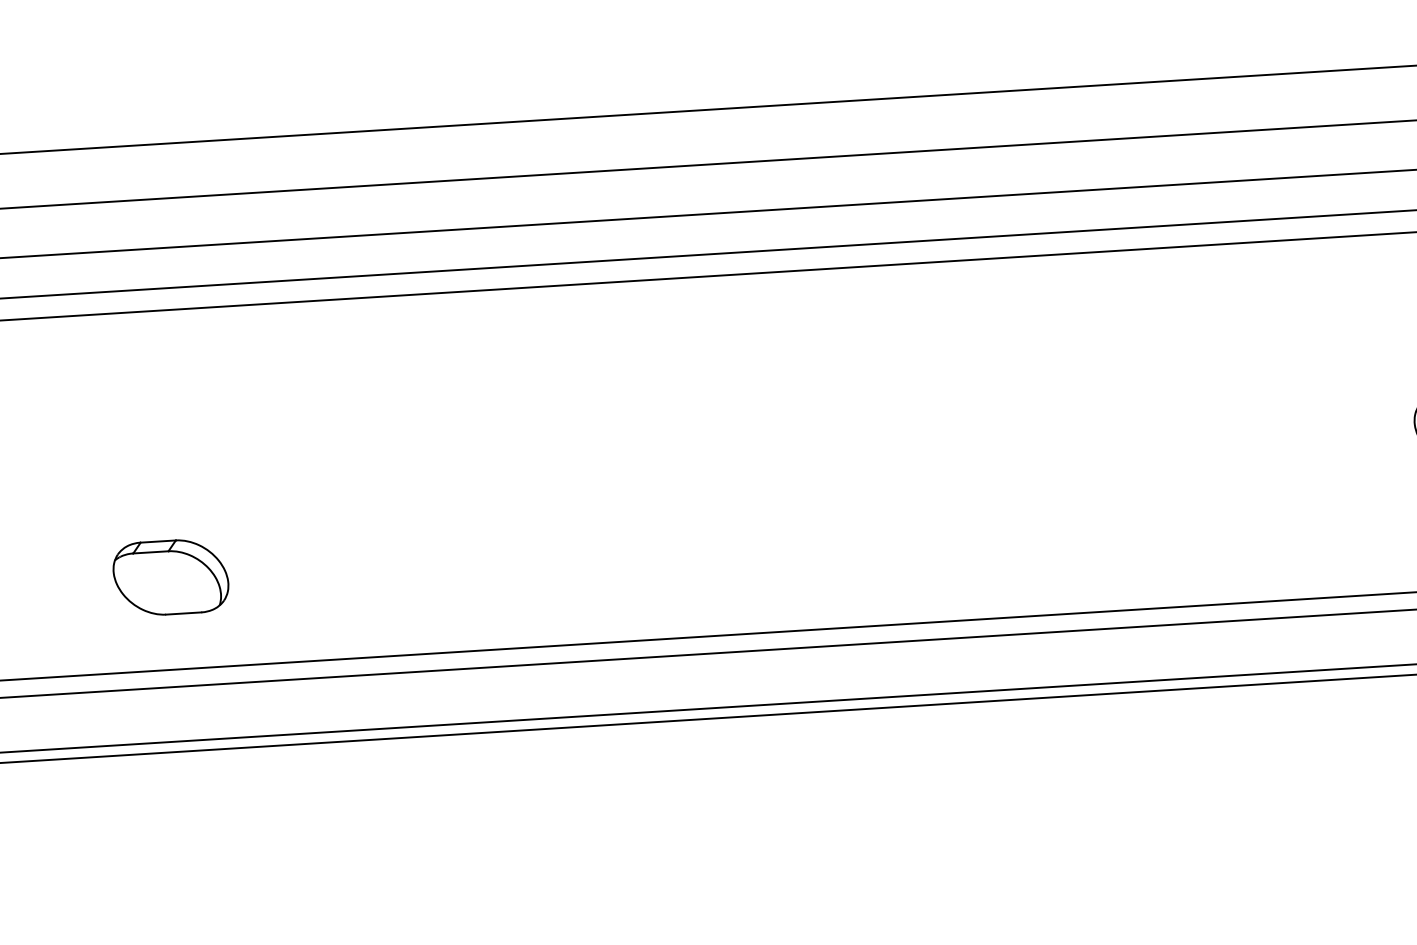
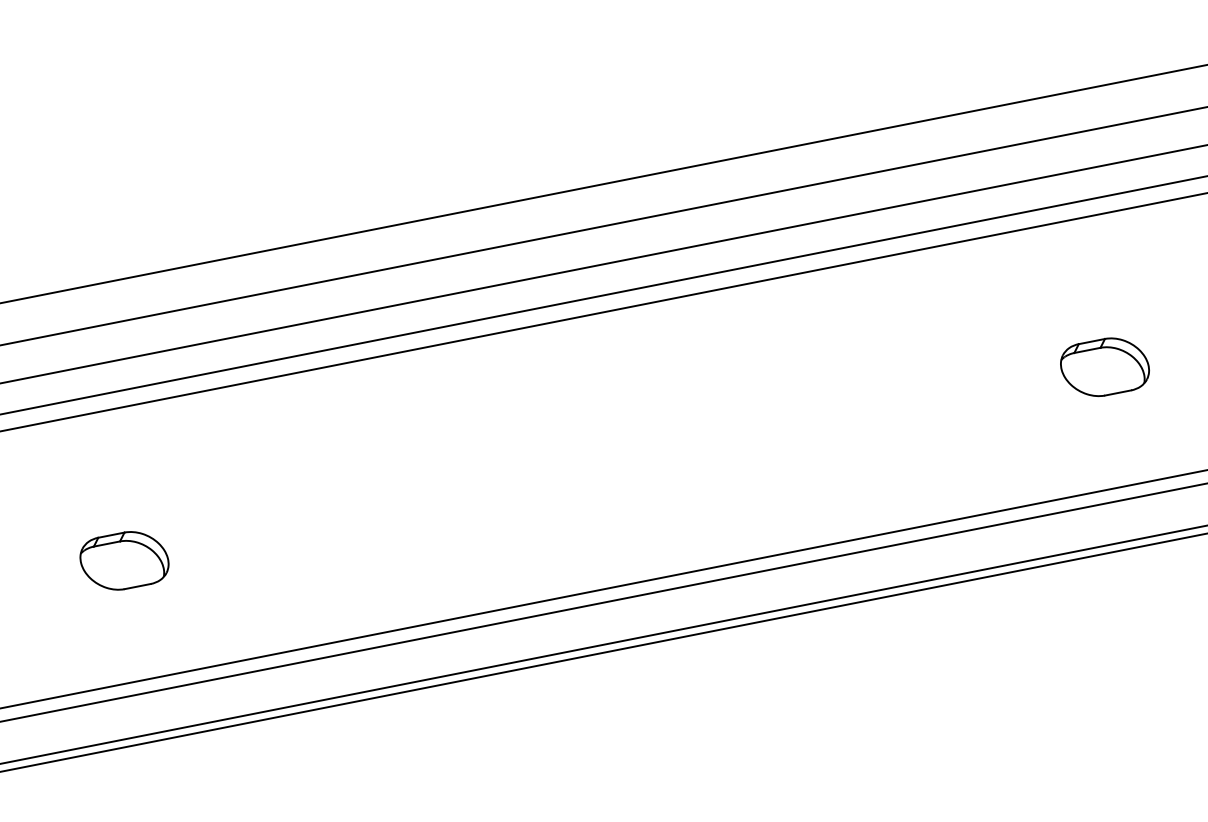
part: (171, 577) -> (124, 560), moved

